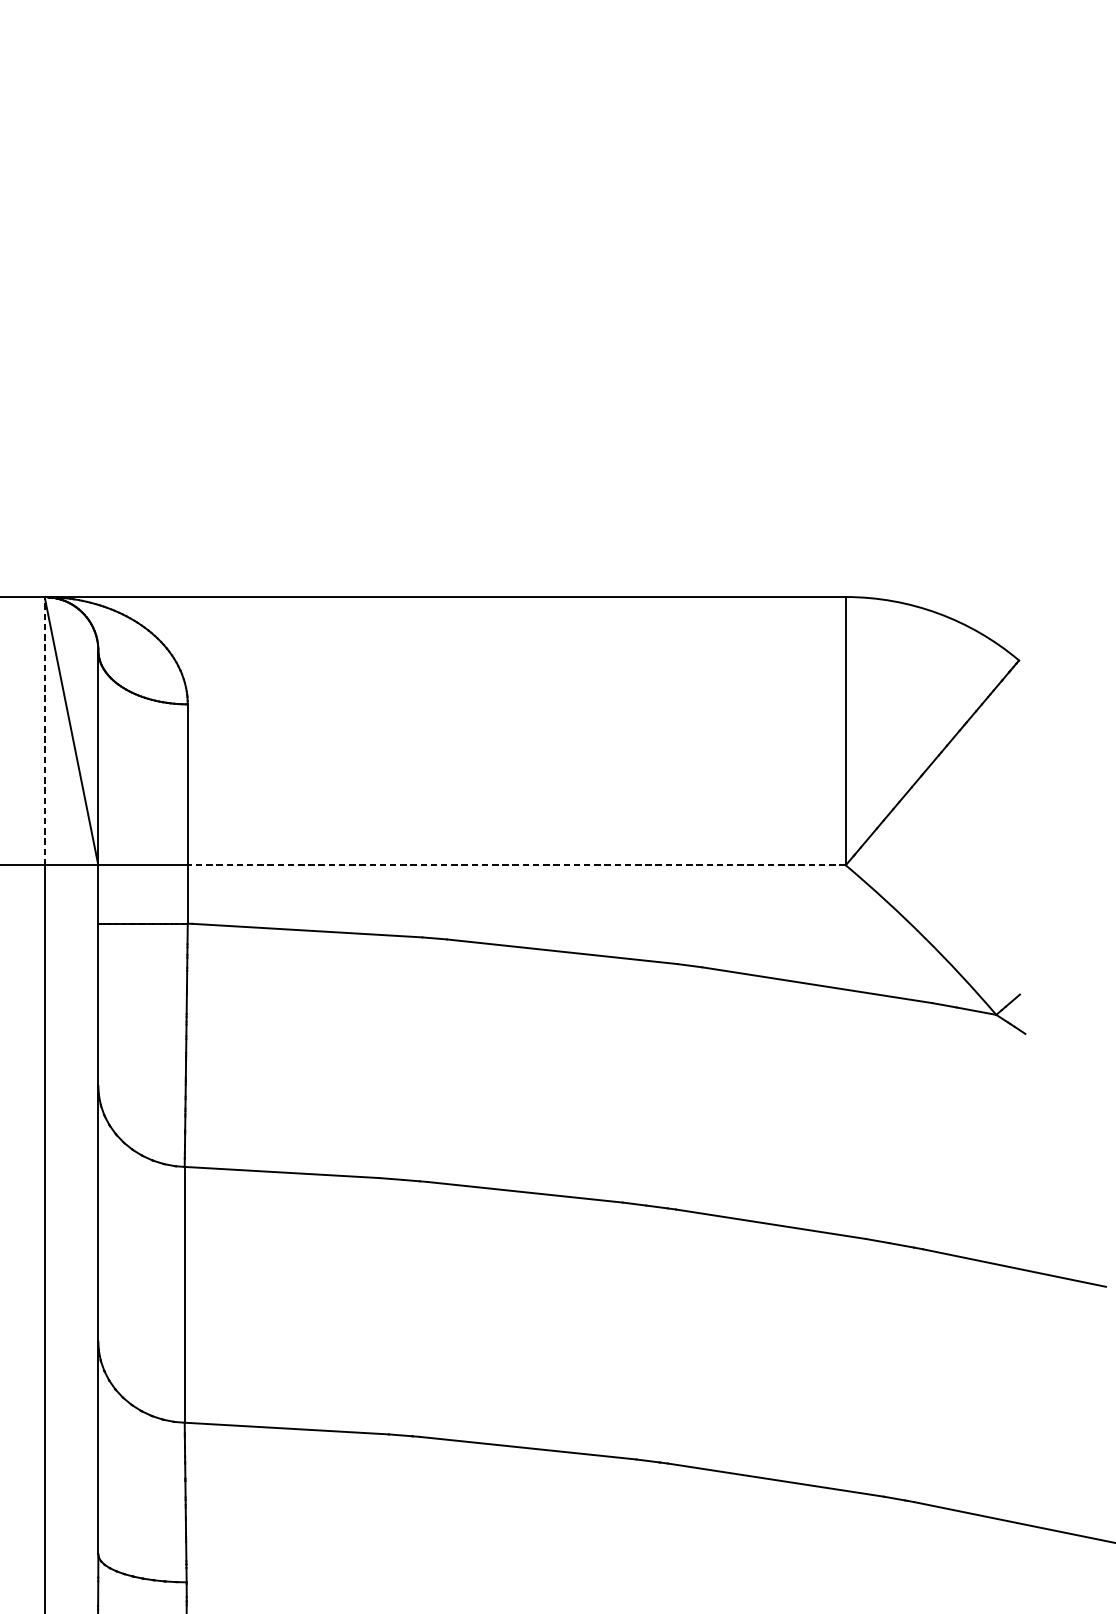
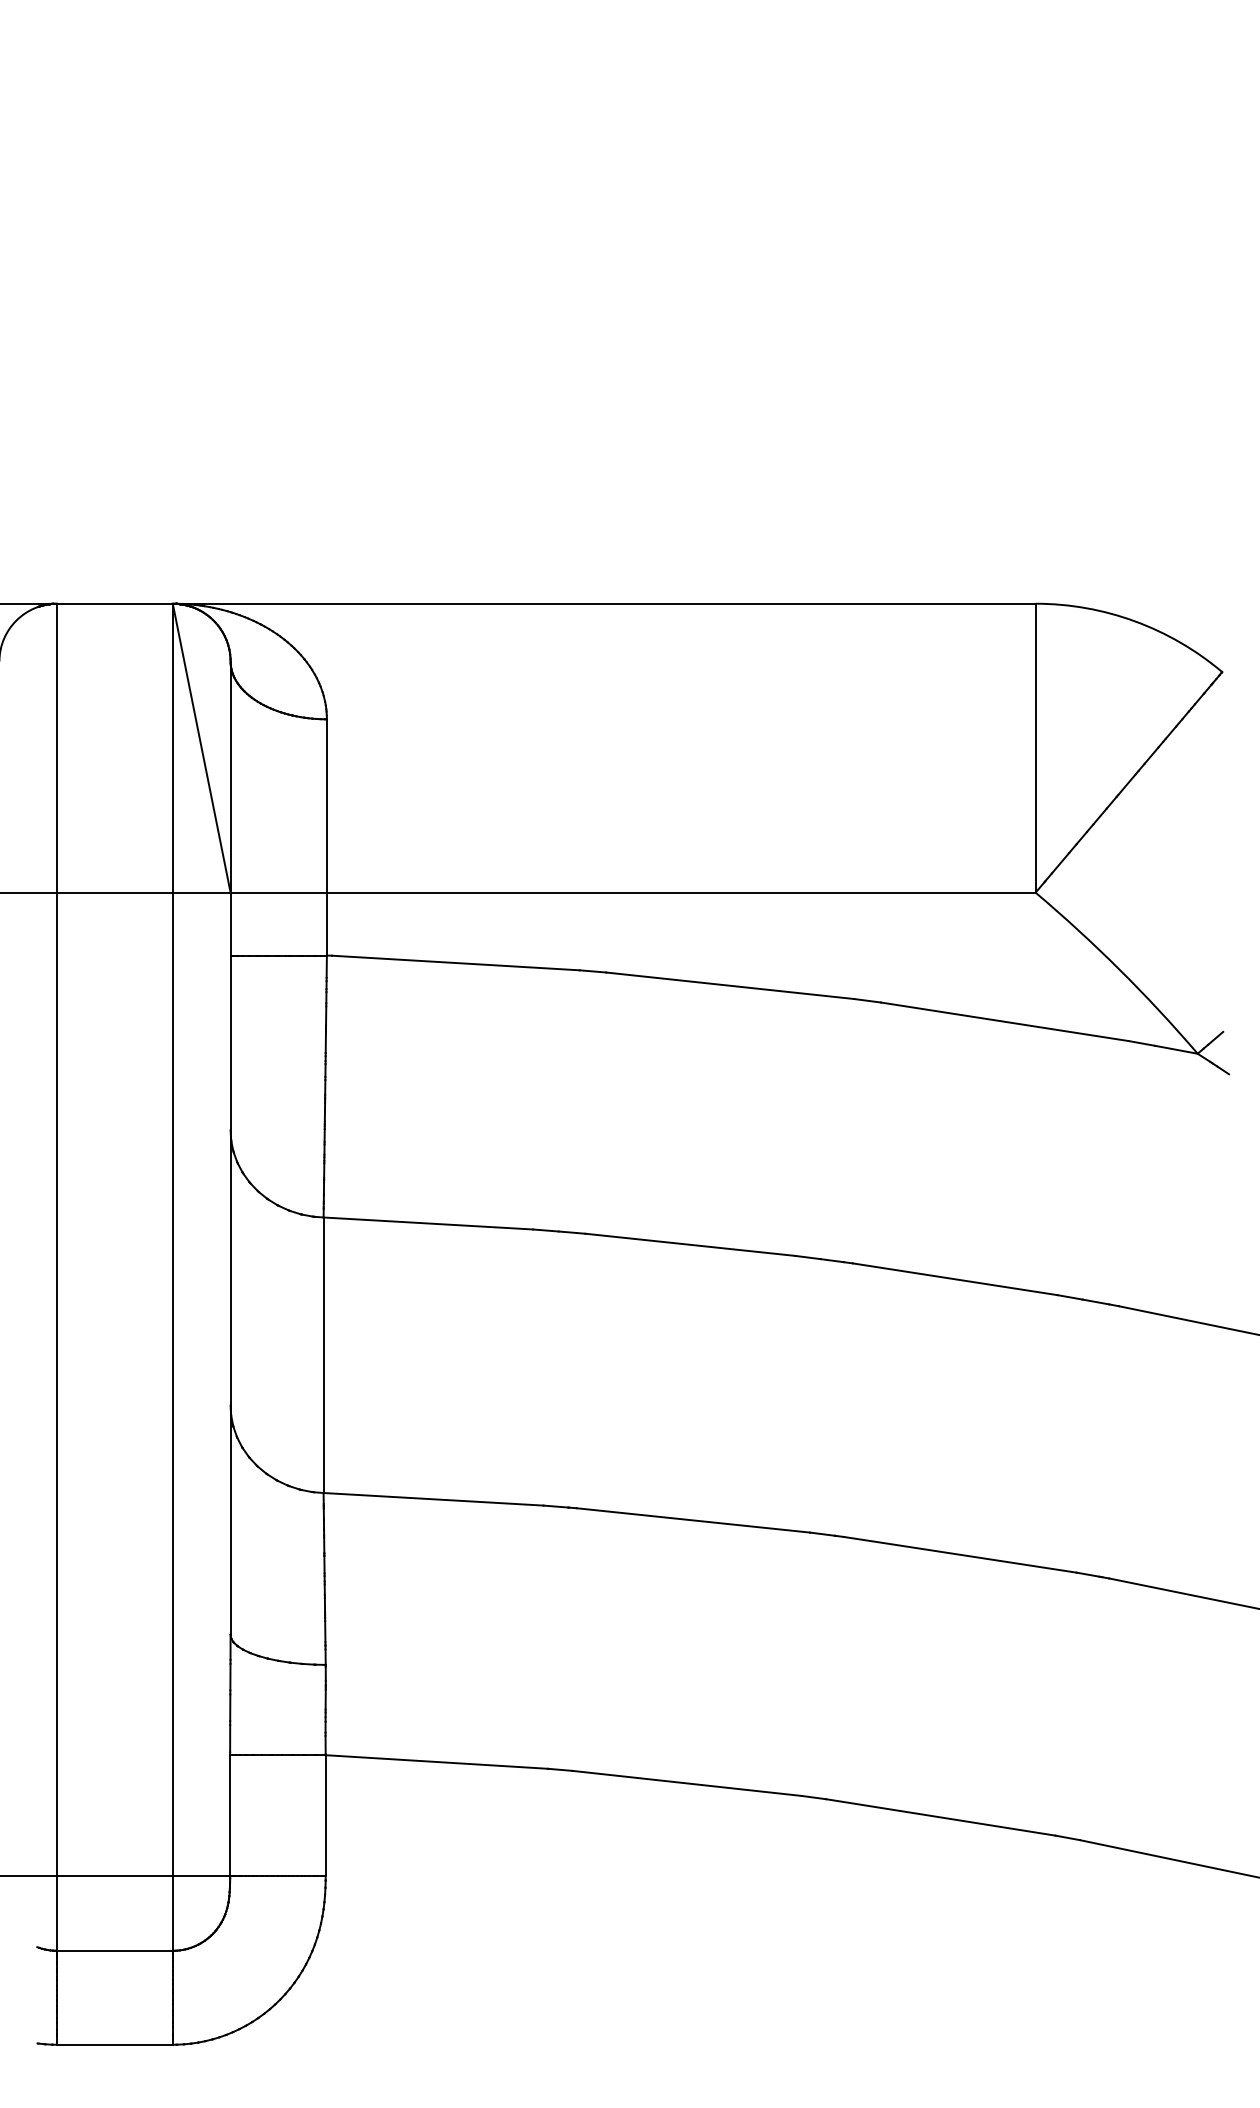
line: (44, 730) -> (172, 747), dashed -> solid
line: (516, 865) -> (680, 892), dashed -> solid

